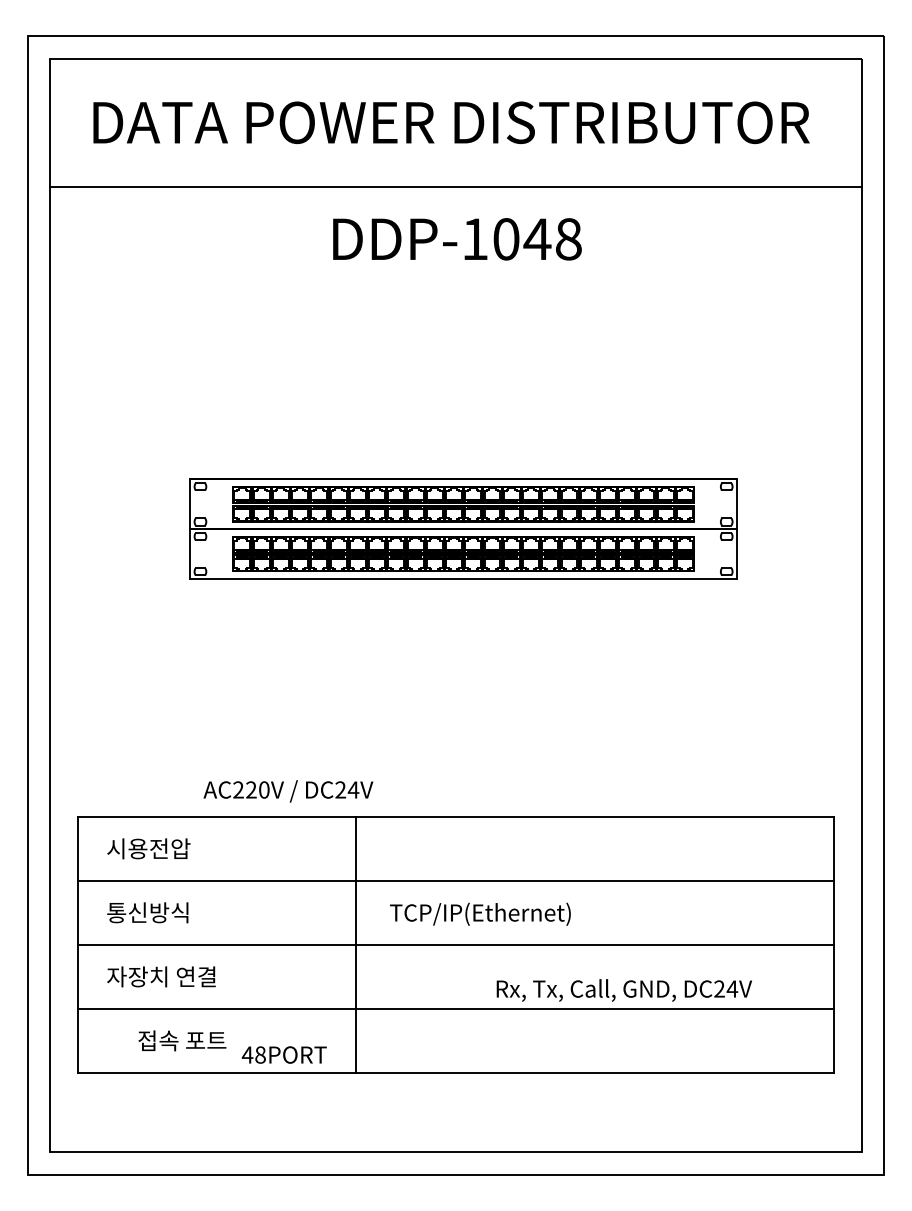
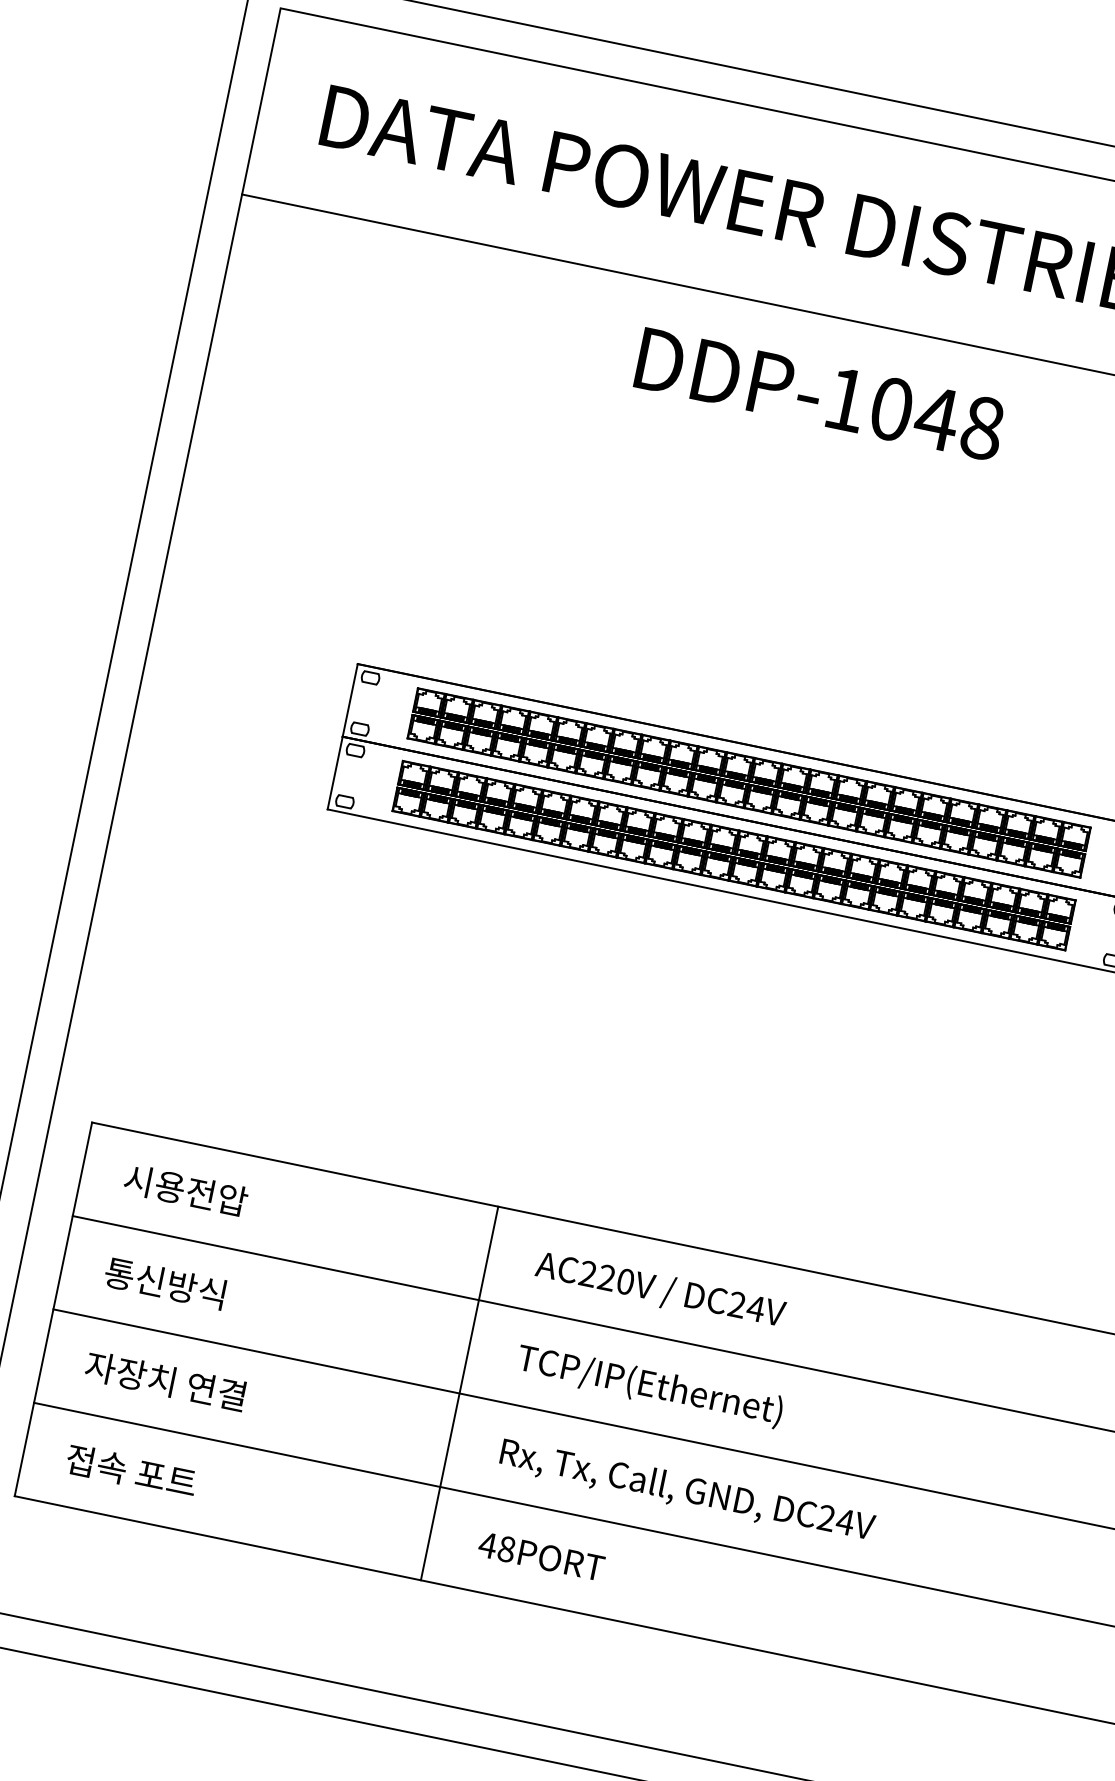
text: (288, 791) -> (660, 1291), moved
text: (623, 990) -> (686, 1491), moved
text: (182, 1040) -> (131, 1470), moved
text: (283, 1054) -> (540, 1555), moved

